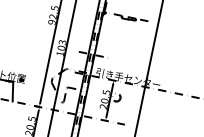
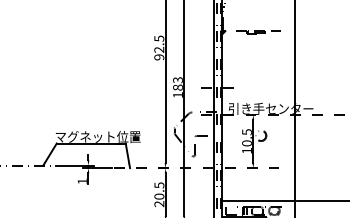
text: (61, 48) -> (178, 87), 103 -> 183
text: (103, 106) -> (246, 150), 20.5 -> 10.5

